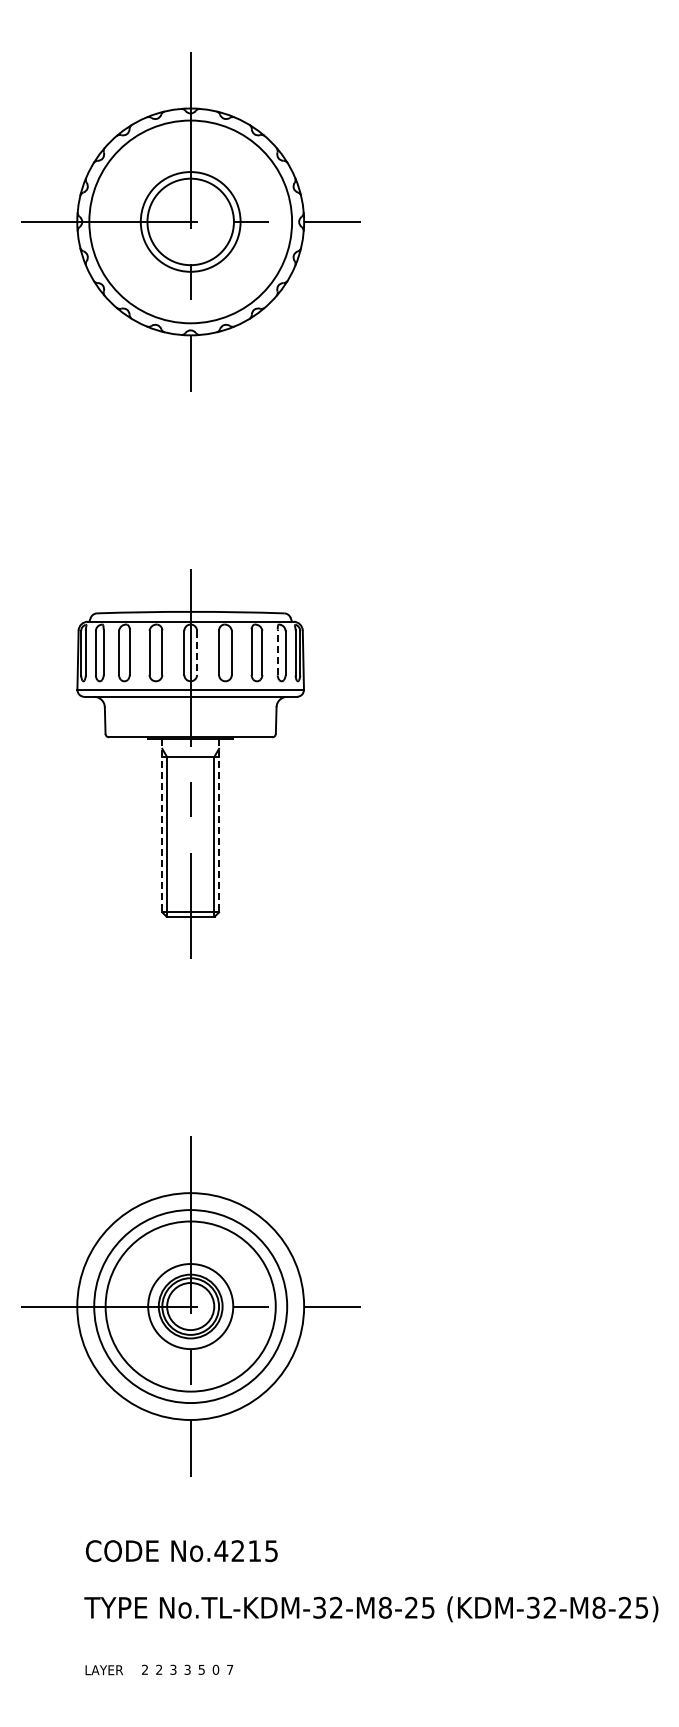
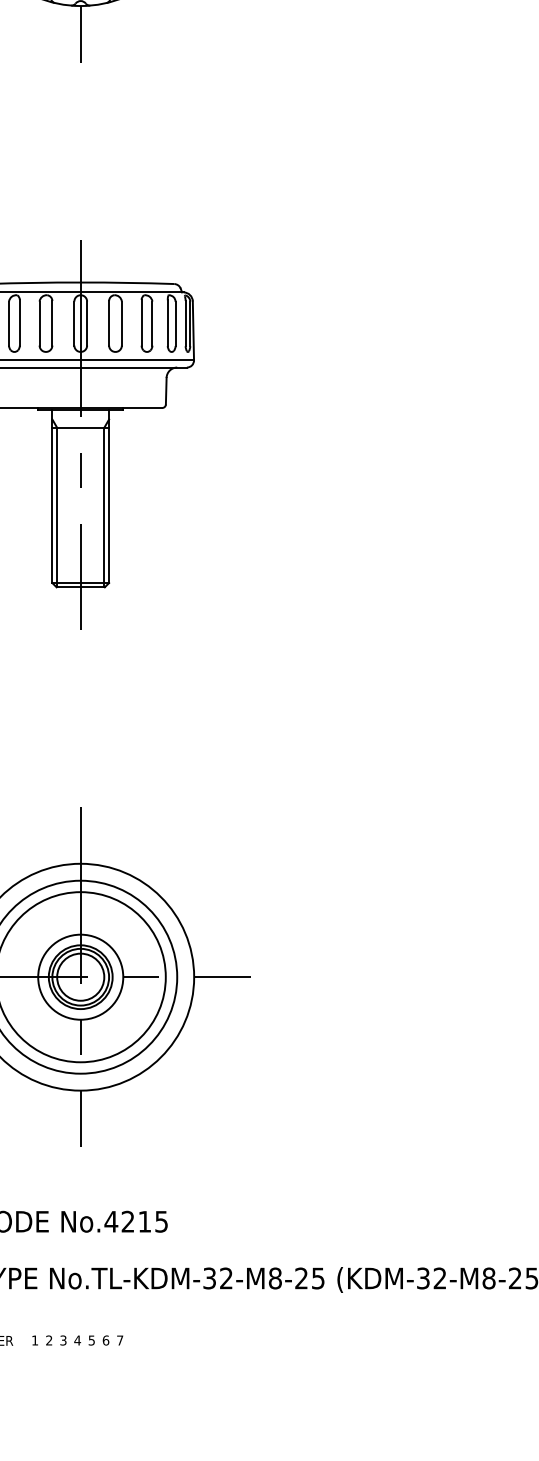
line: (197, 652) -> (87, 323), dashed -> solid
line: (277, 652) -> (167, 323), dashed -> solid
line: (162, 826) -> (52, 497), dashed -> solid
line: (219, 826) -> (109, 497), dashed -> solid
text: (144, 1669) -> (34, 1340), 2 -> 1
text: (187, 1669) -> (77, 1340), 3 -> 4
text: (216, 1669) -> (106, 1340), 0 -> 6

